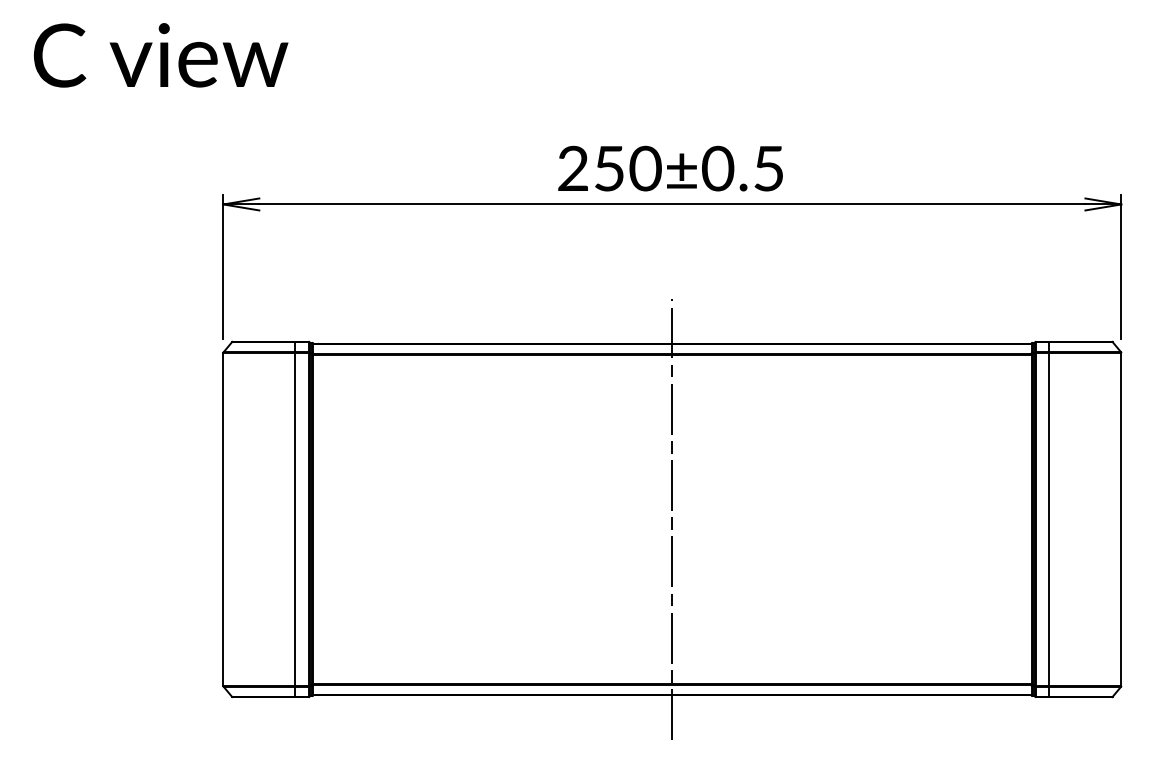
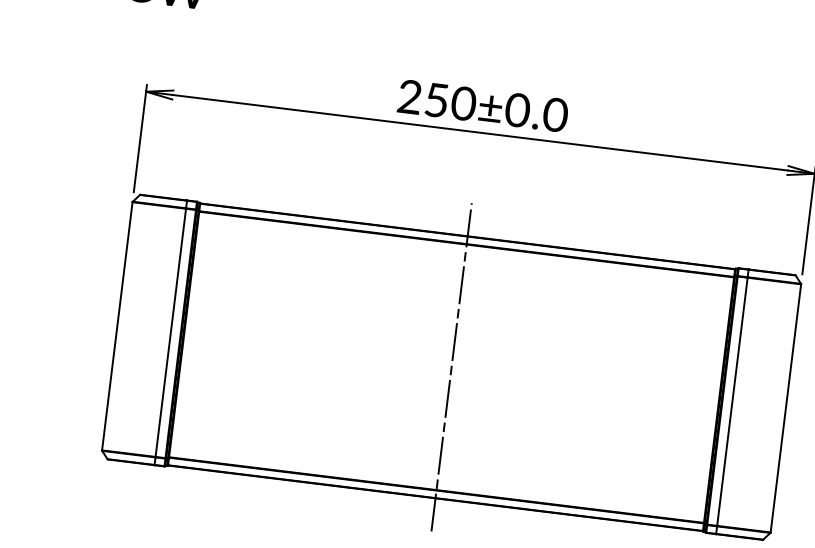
text: (768, 168) -> (555, 114), 250±0.5 -> 250±0.0

